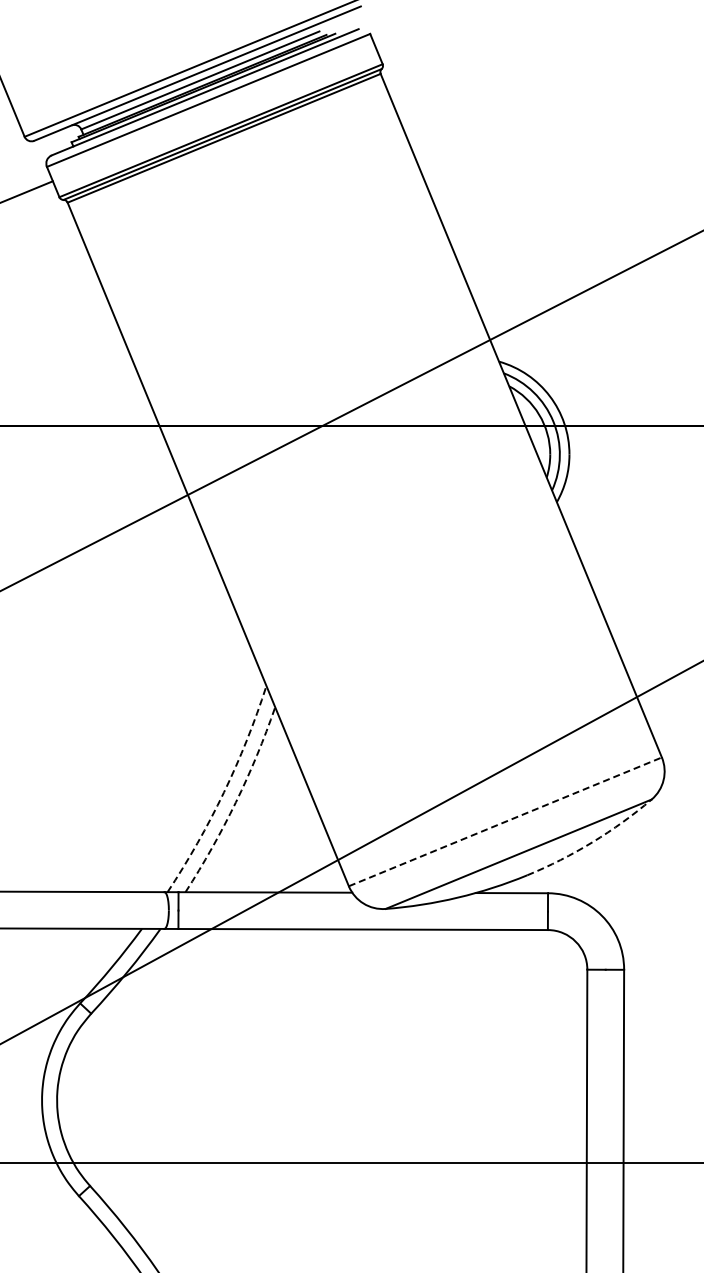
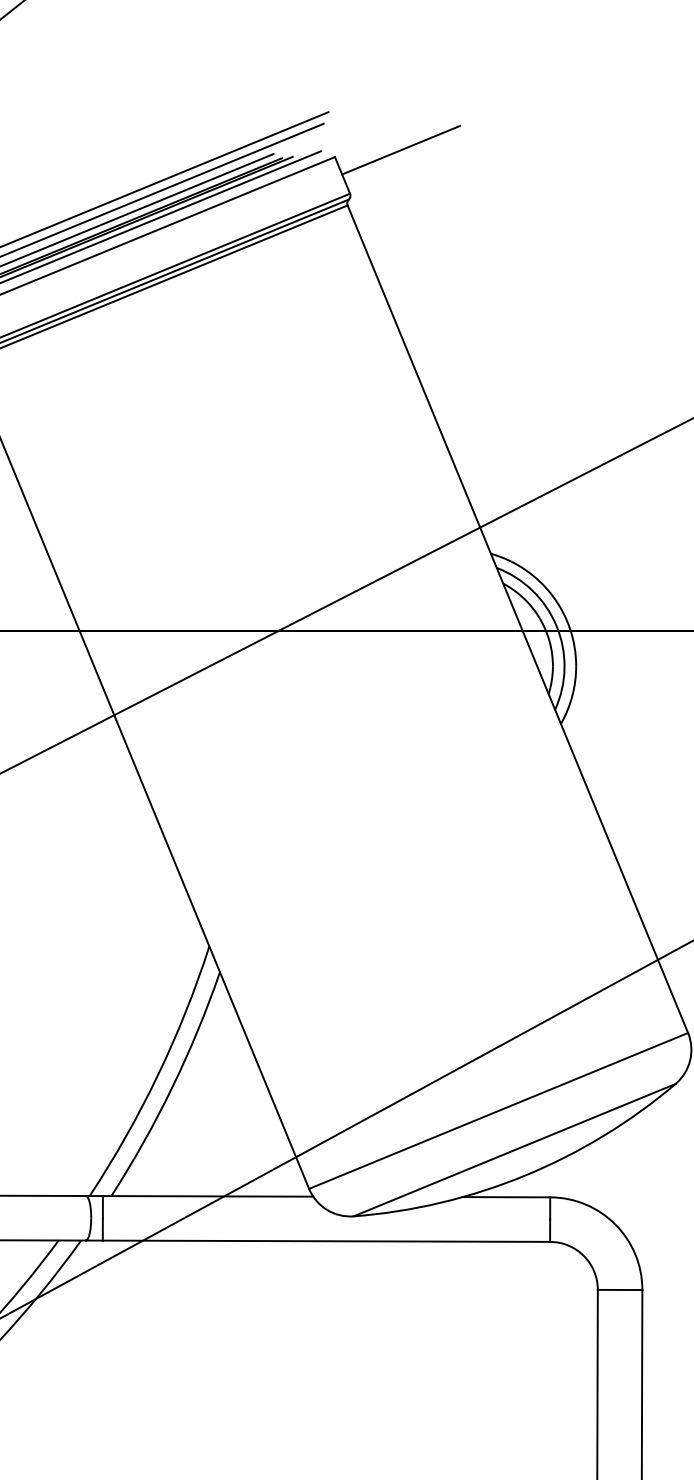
line: (424, 28) -> (400, 150), added
arc: (224, 792) -> (158, 1075), dashed -> solid
arc: (235, 802) -> (171, 1087), dashed -> solid
line: (505, 821) -> (498, 1110), dashed -> solid
arc: (592, 842) -> (604, 1135), dashed -> solid

